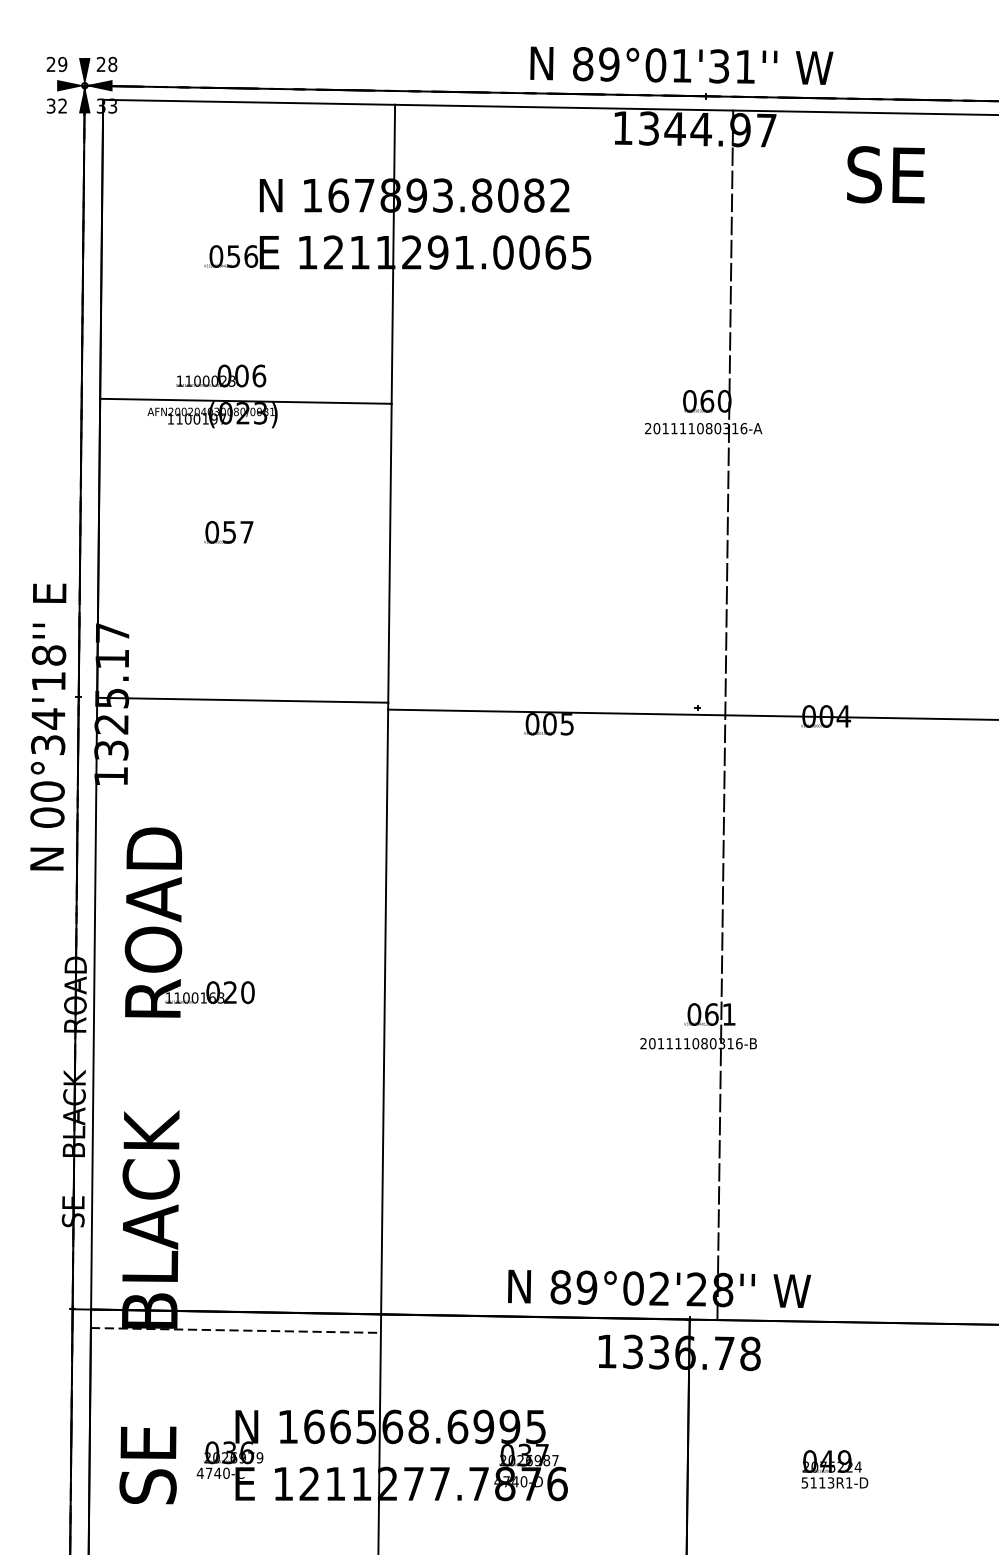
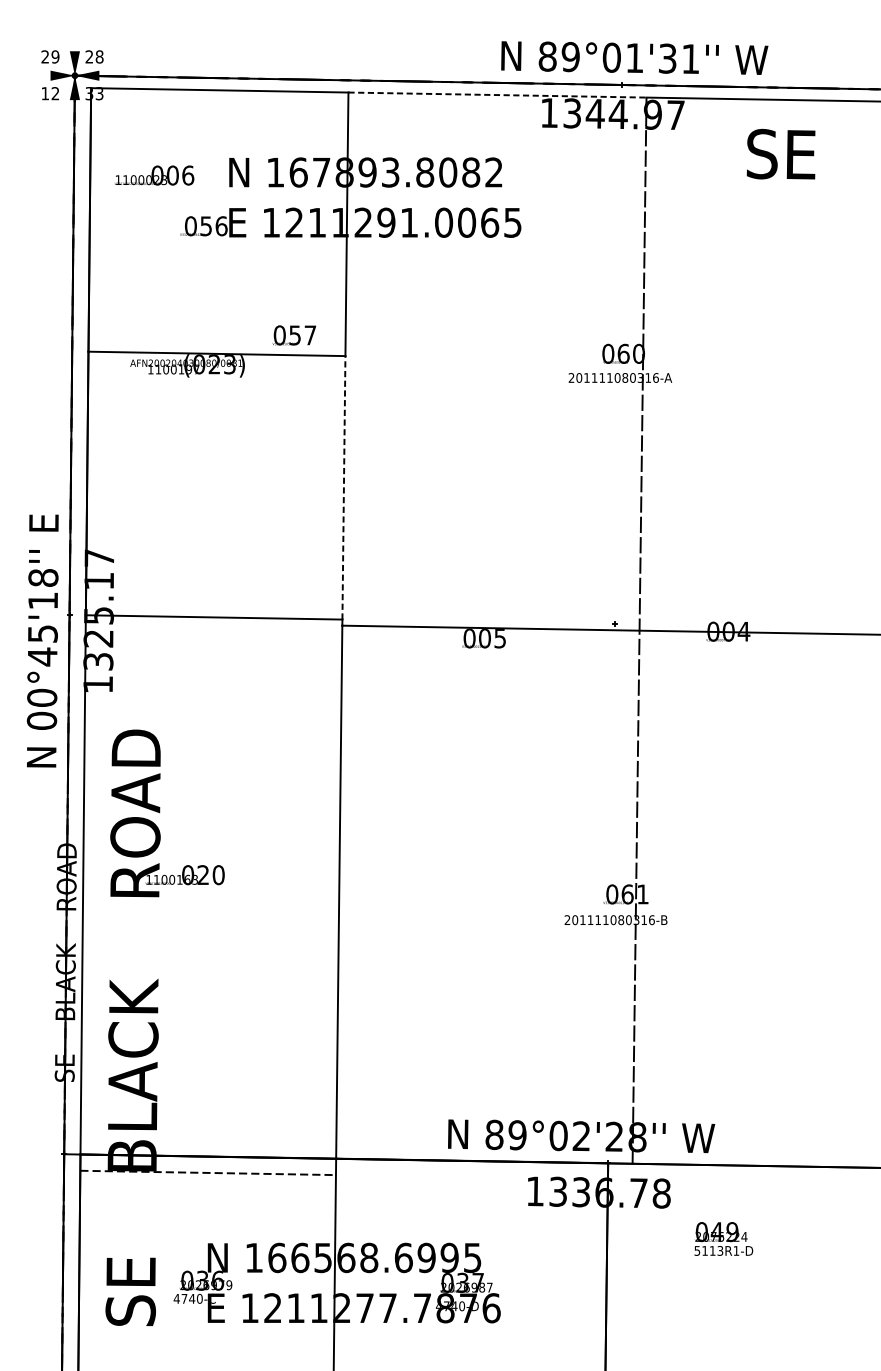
text: (681, 65) -> (634, 57), moved
text: (50, 105) -> (44, 93), 32 -> 12
line: (564, 107) -> (497, 94), solid -> dashed
text: (221, 375) -> (154, 175), moved
text: (228, 532) -> (294, 335), moved
line: (389, 552) -> (343, 487), solid -> dashed
text: (48, 732) -> (42, 645), 00°34'18'' -> 00°45'18''
text: (834, 1469) -> (723, 1239), moved

